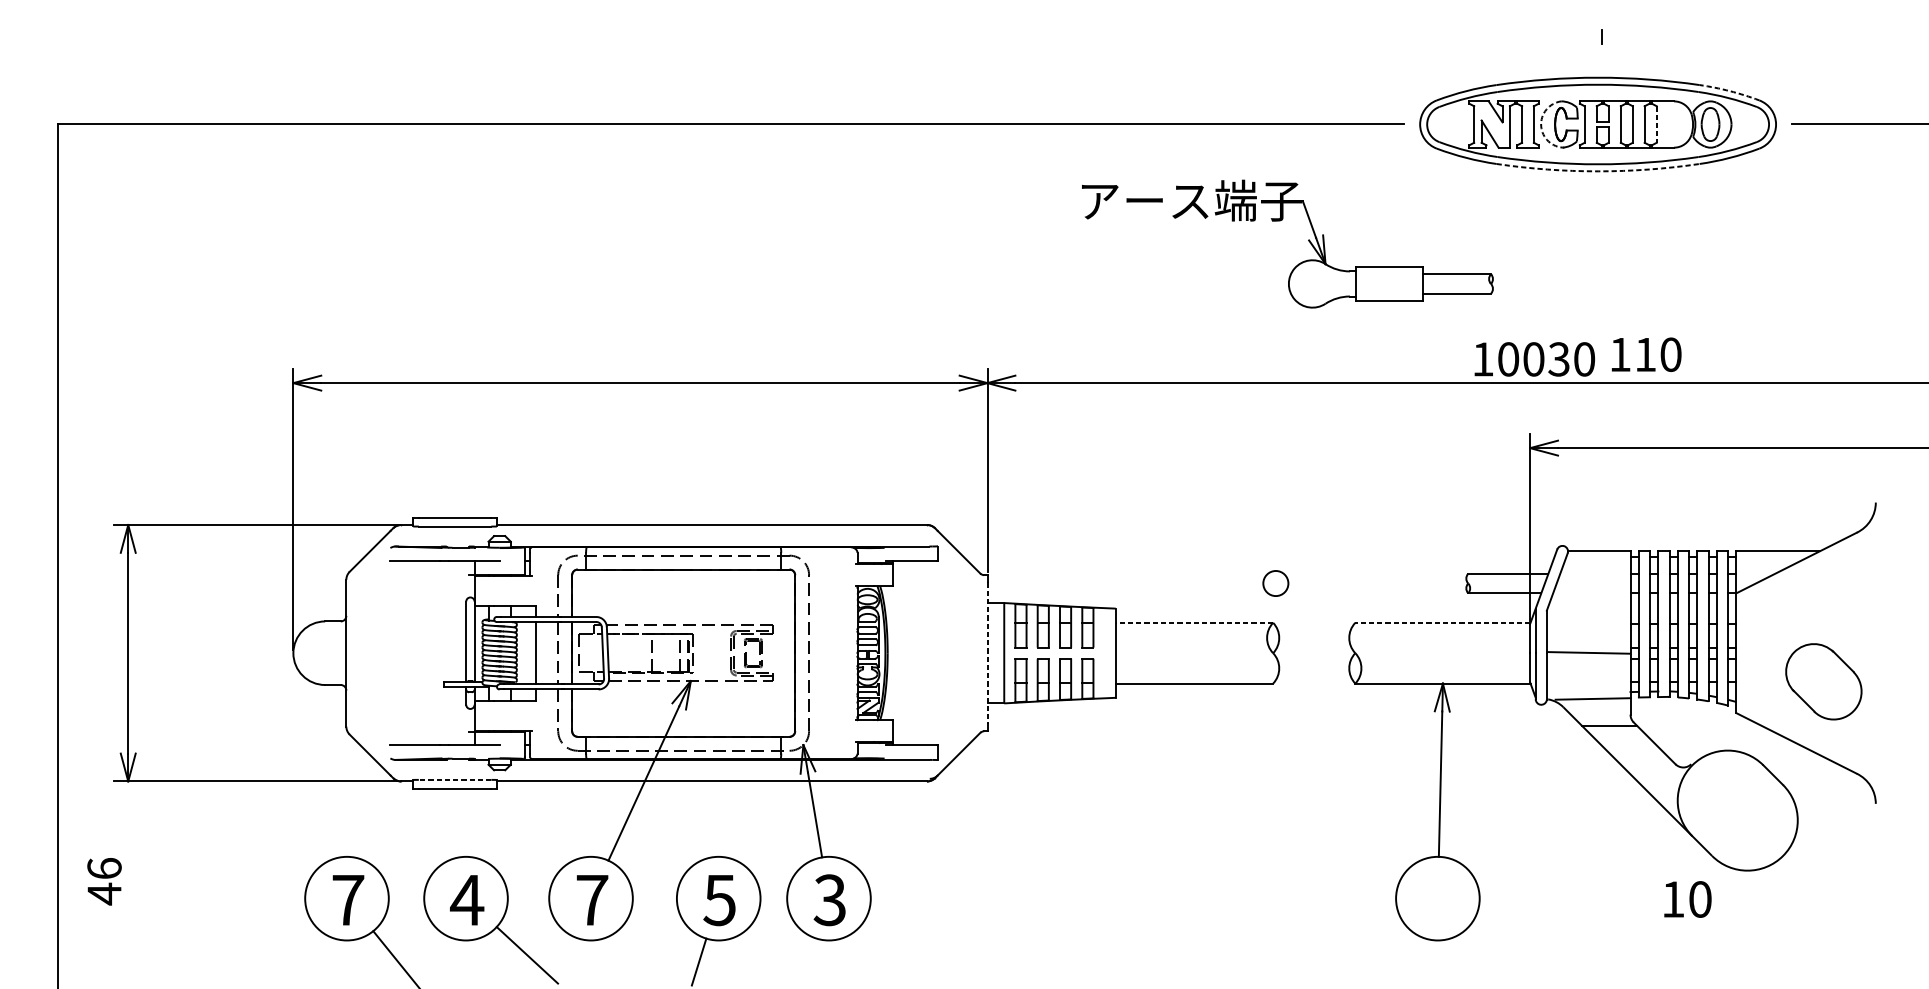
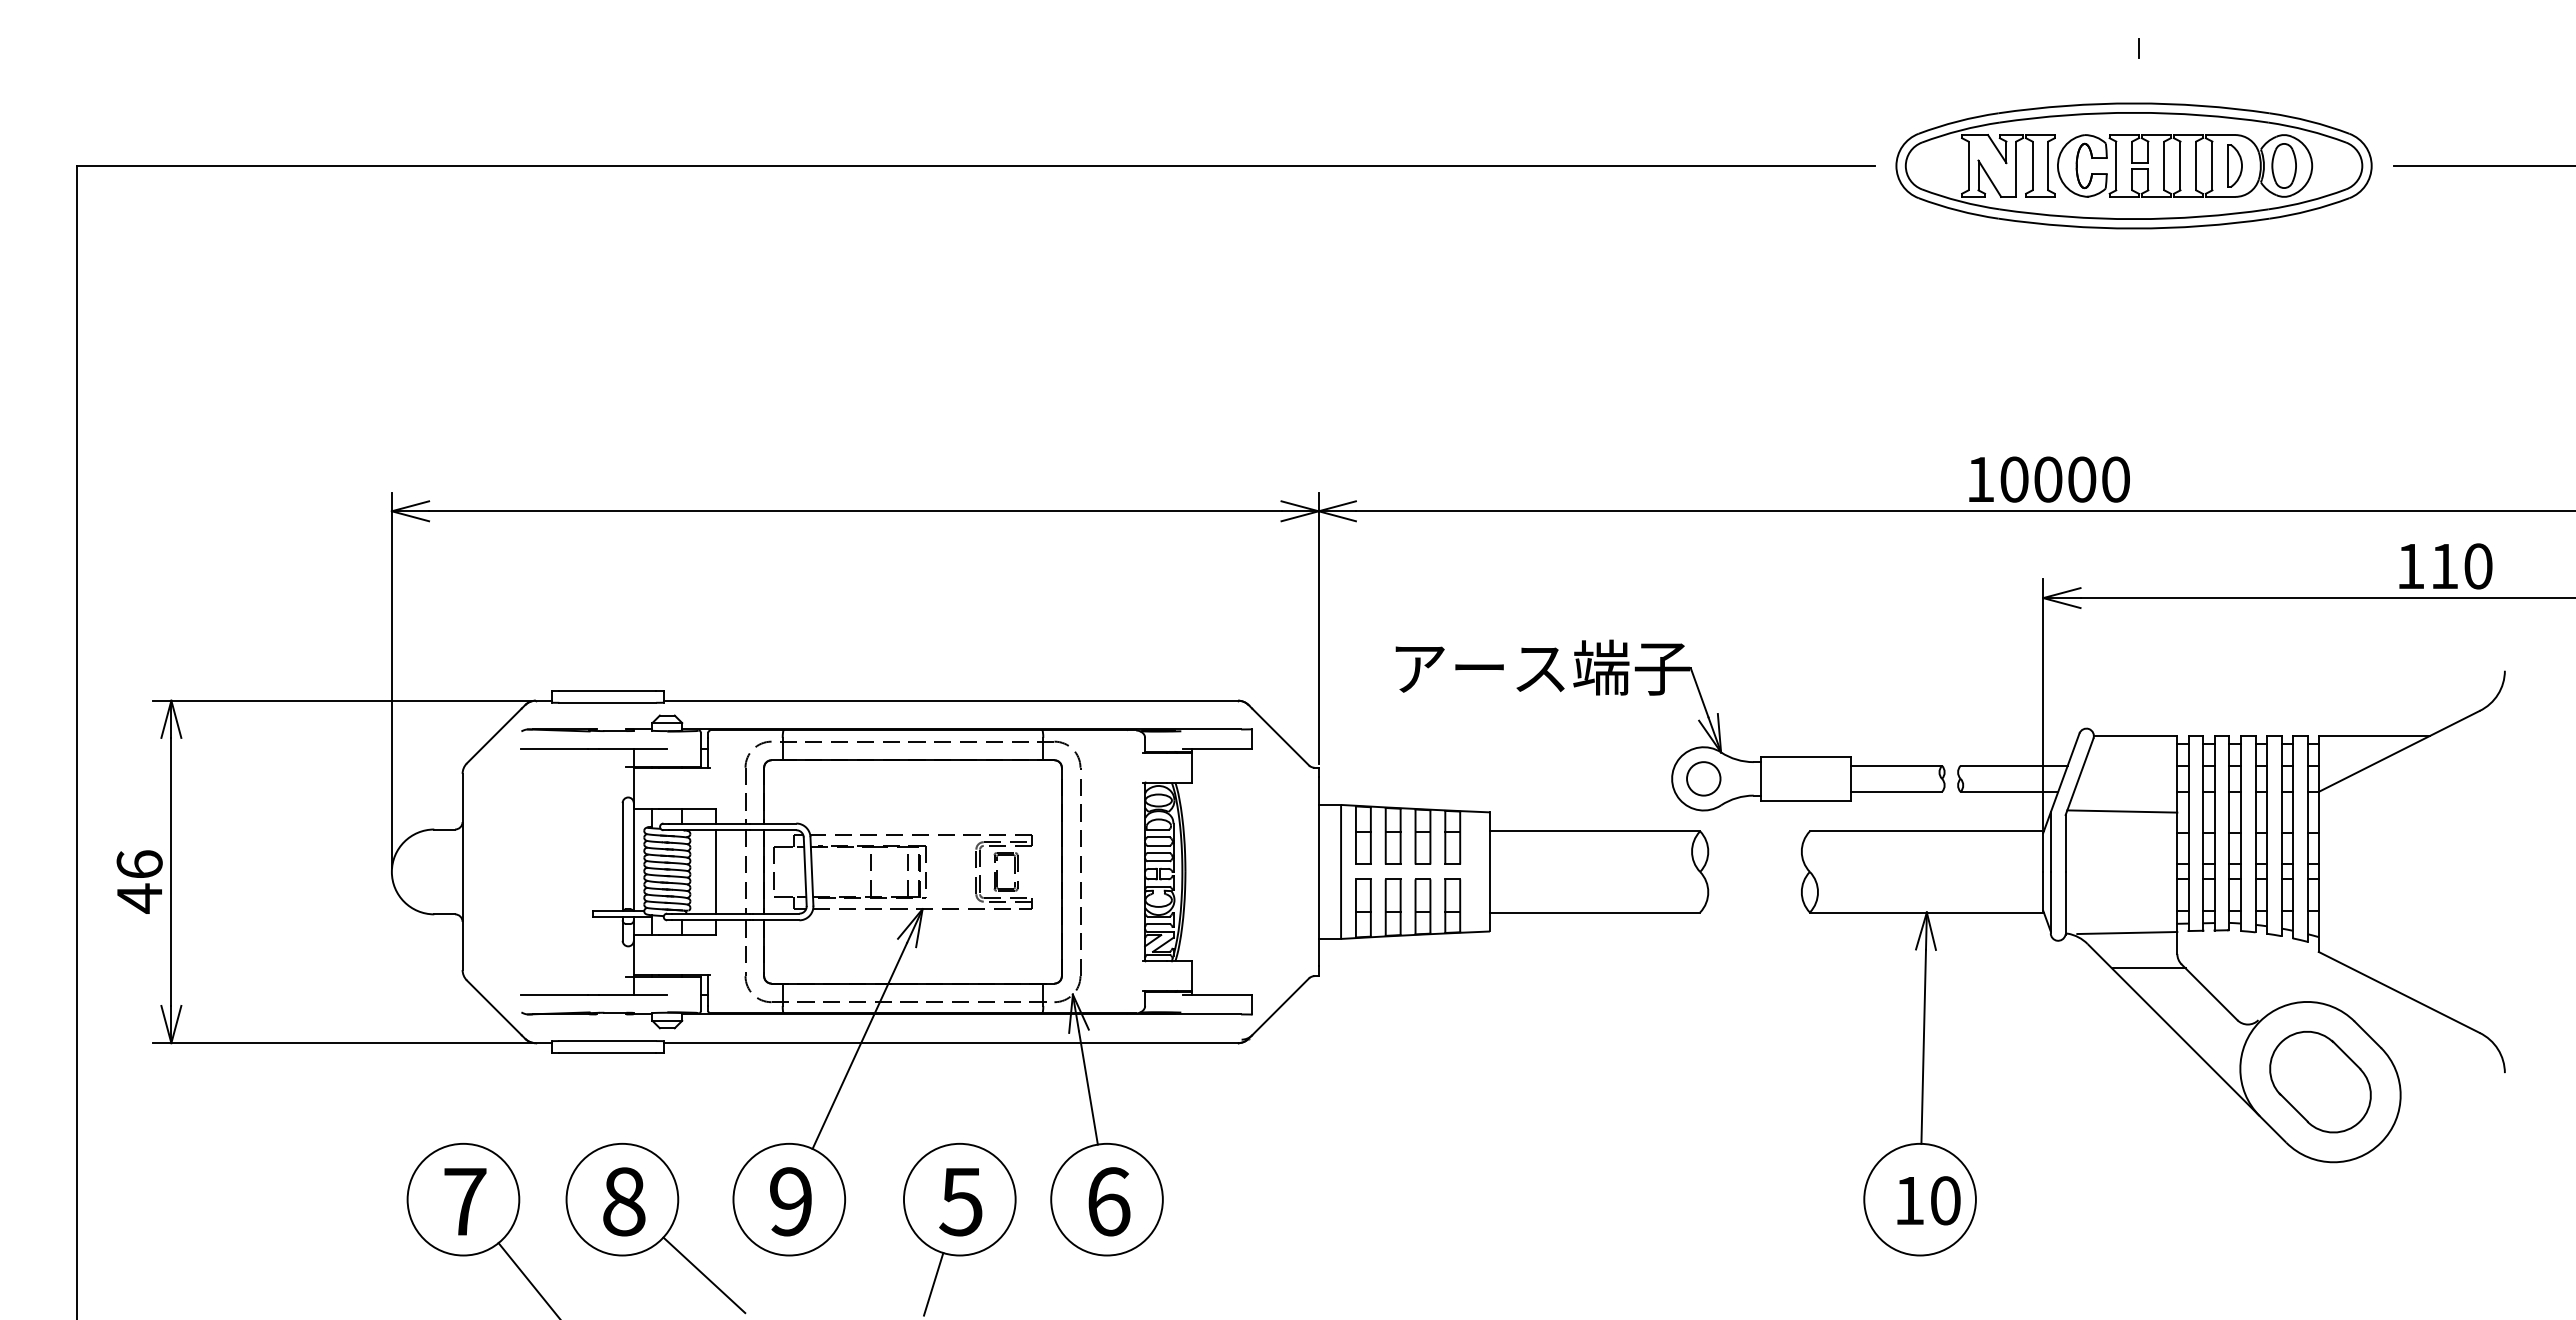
arc: (1730, 91) -> (2310, 121), dashed -> solid
line: (1656, 124) -> (2212, 166), dashed -> solid
part: (1673, 124) -> (2234, 165), added
arc: (1541, 125) -> (2058, 167), dashed -> solid
arc: (1598, 171) -> (2134, 228), dashed -> solid
part: (1308, 240) -> (1698, 721), moved
text: (1646, 354) -> (2445, 566), moved
text: (1558, 359) -> (2081, 479), 10030 -> 10000
line: (1194, 622) -> (1594, 831), dashed -> solid
line: (1442, 622) -> (1926, 831), dashed -> solid
line: (987, 652) -> (1318, 871), dashed -> solid
line: (1588, 652) -> (2122, 811), moved
part: (1823, 682) -> (2320, 1082), moved
line: (454, 780) -> (607, 1041), dashed -> solid
text: (104, 881) -> (139, 881), moved
text: (1687, 899) -> (1928, 1200), moved
text: (466, 900) -> (623, 1201), 4 -> 8
text: (592, 900) -> (791, 1201), 7 -> 9
text: (830, 900) -> (1108, 1201), 3 -> 6

